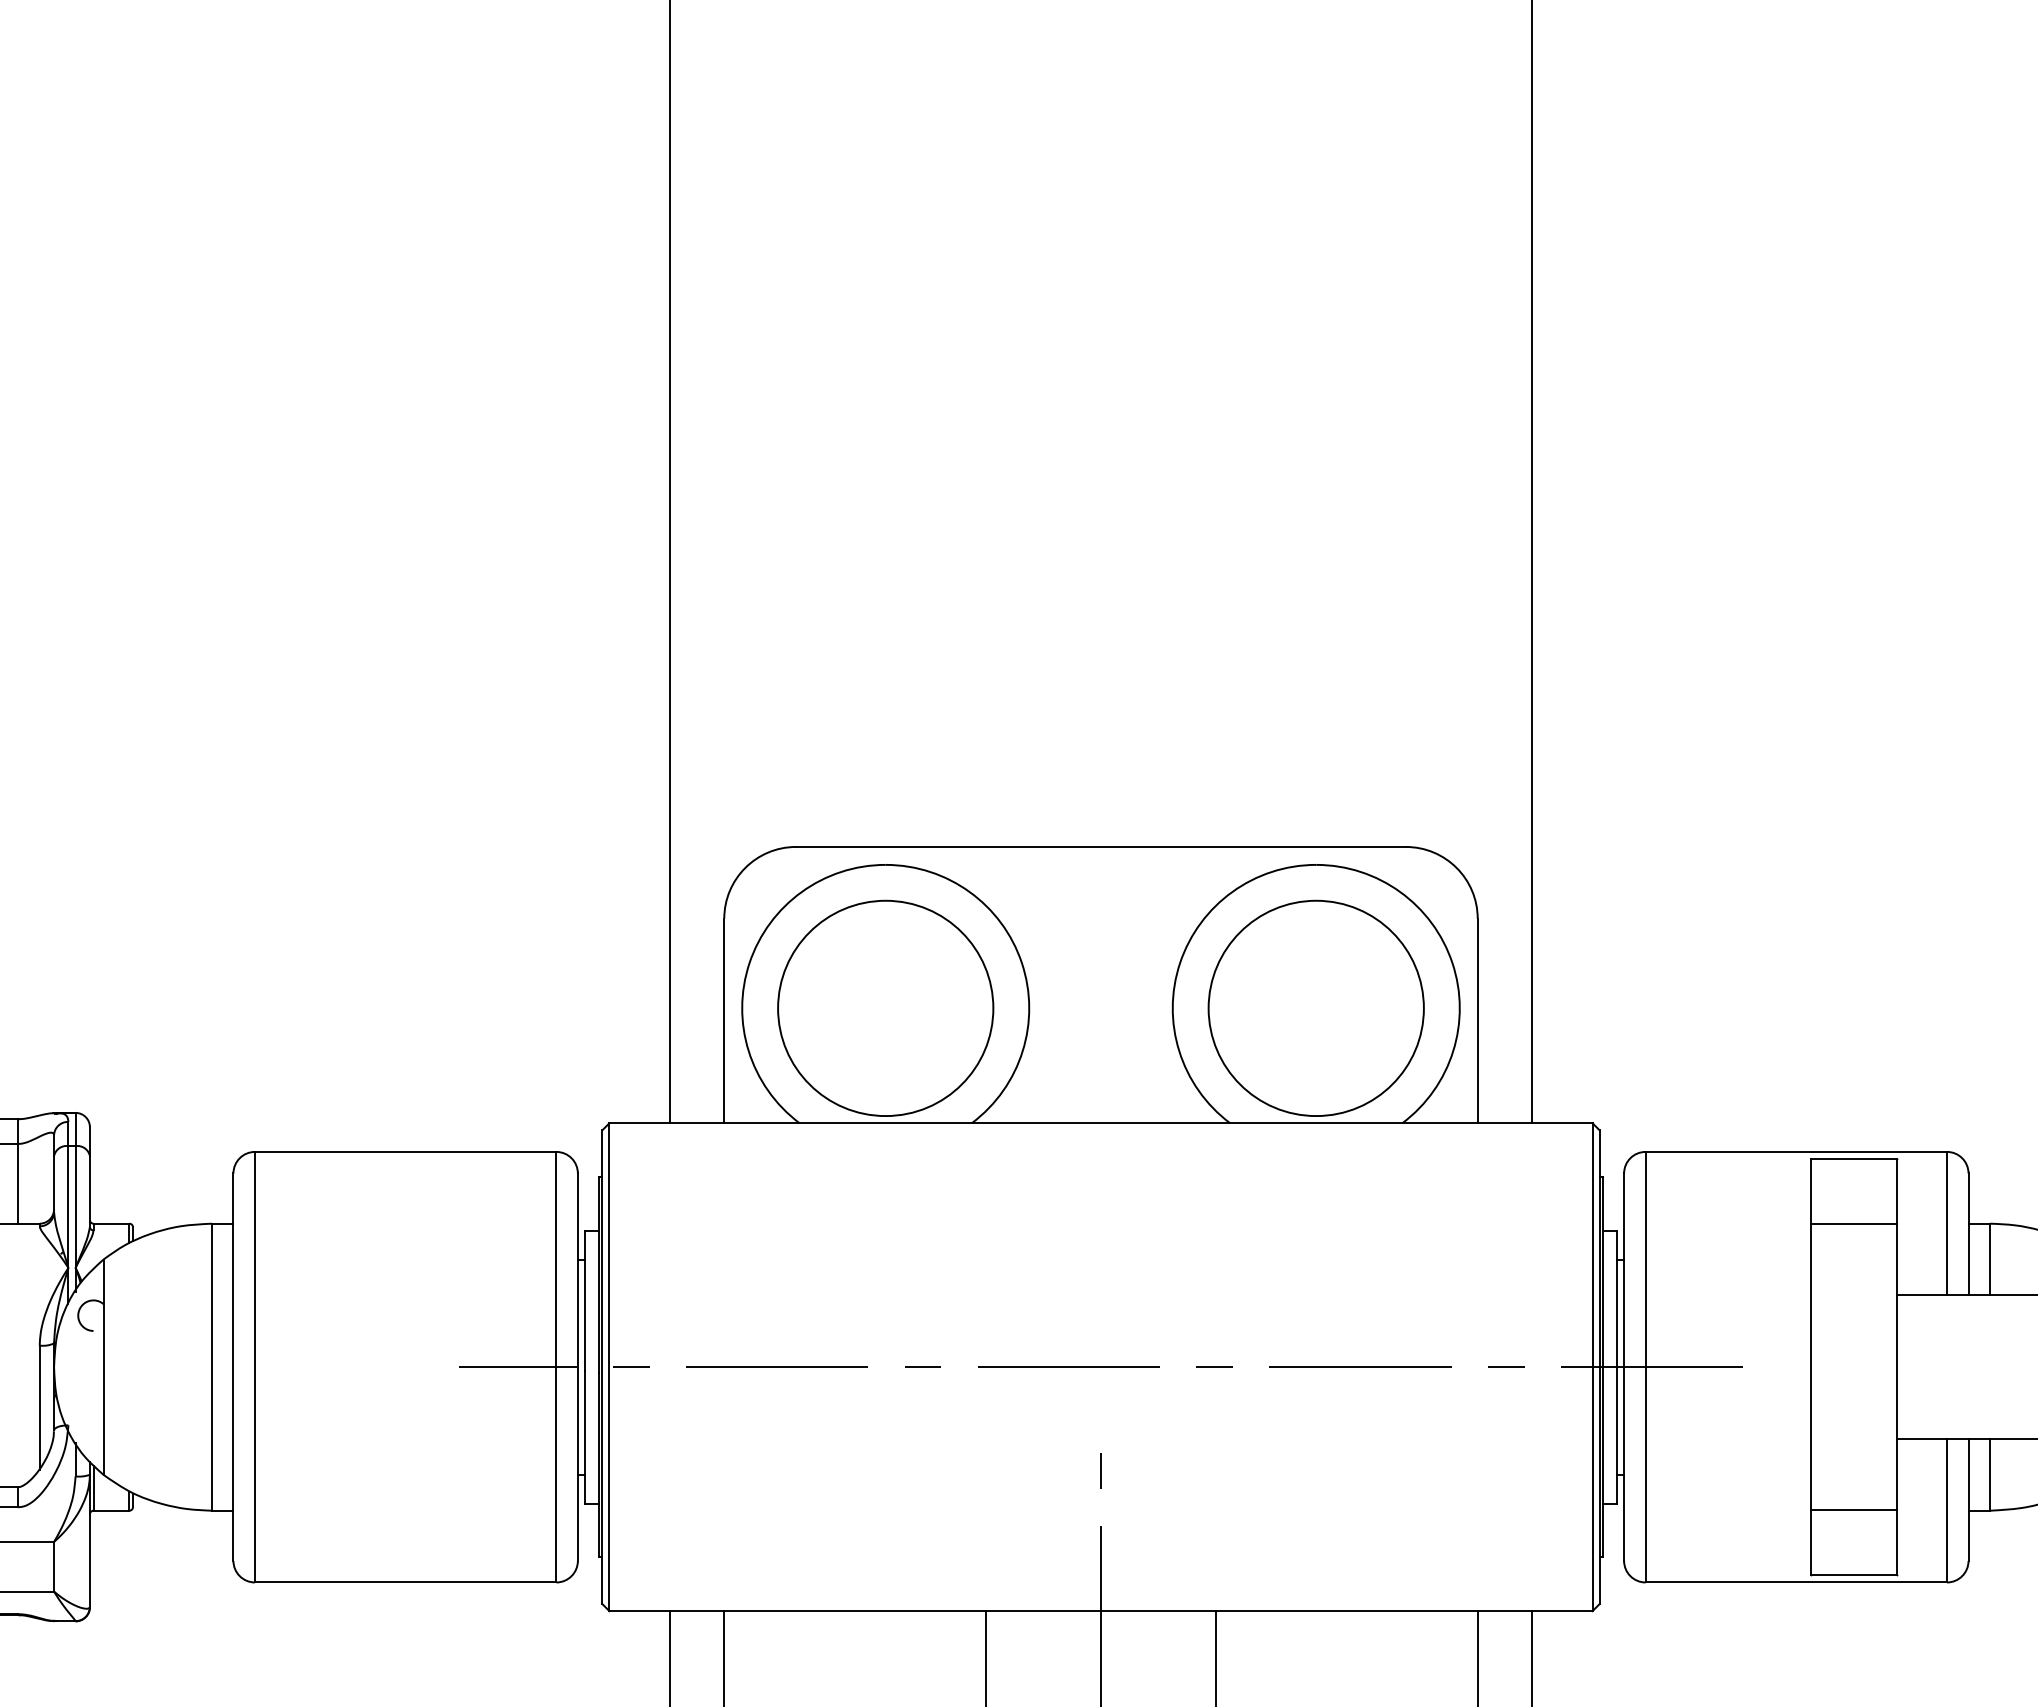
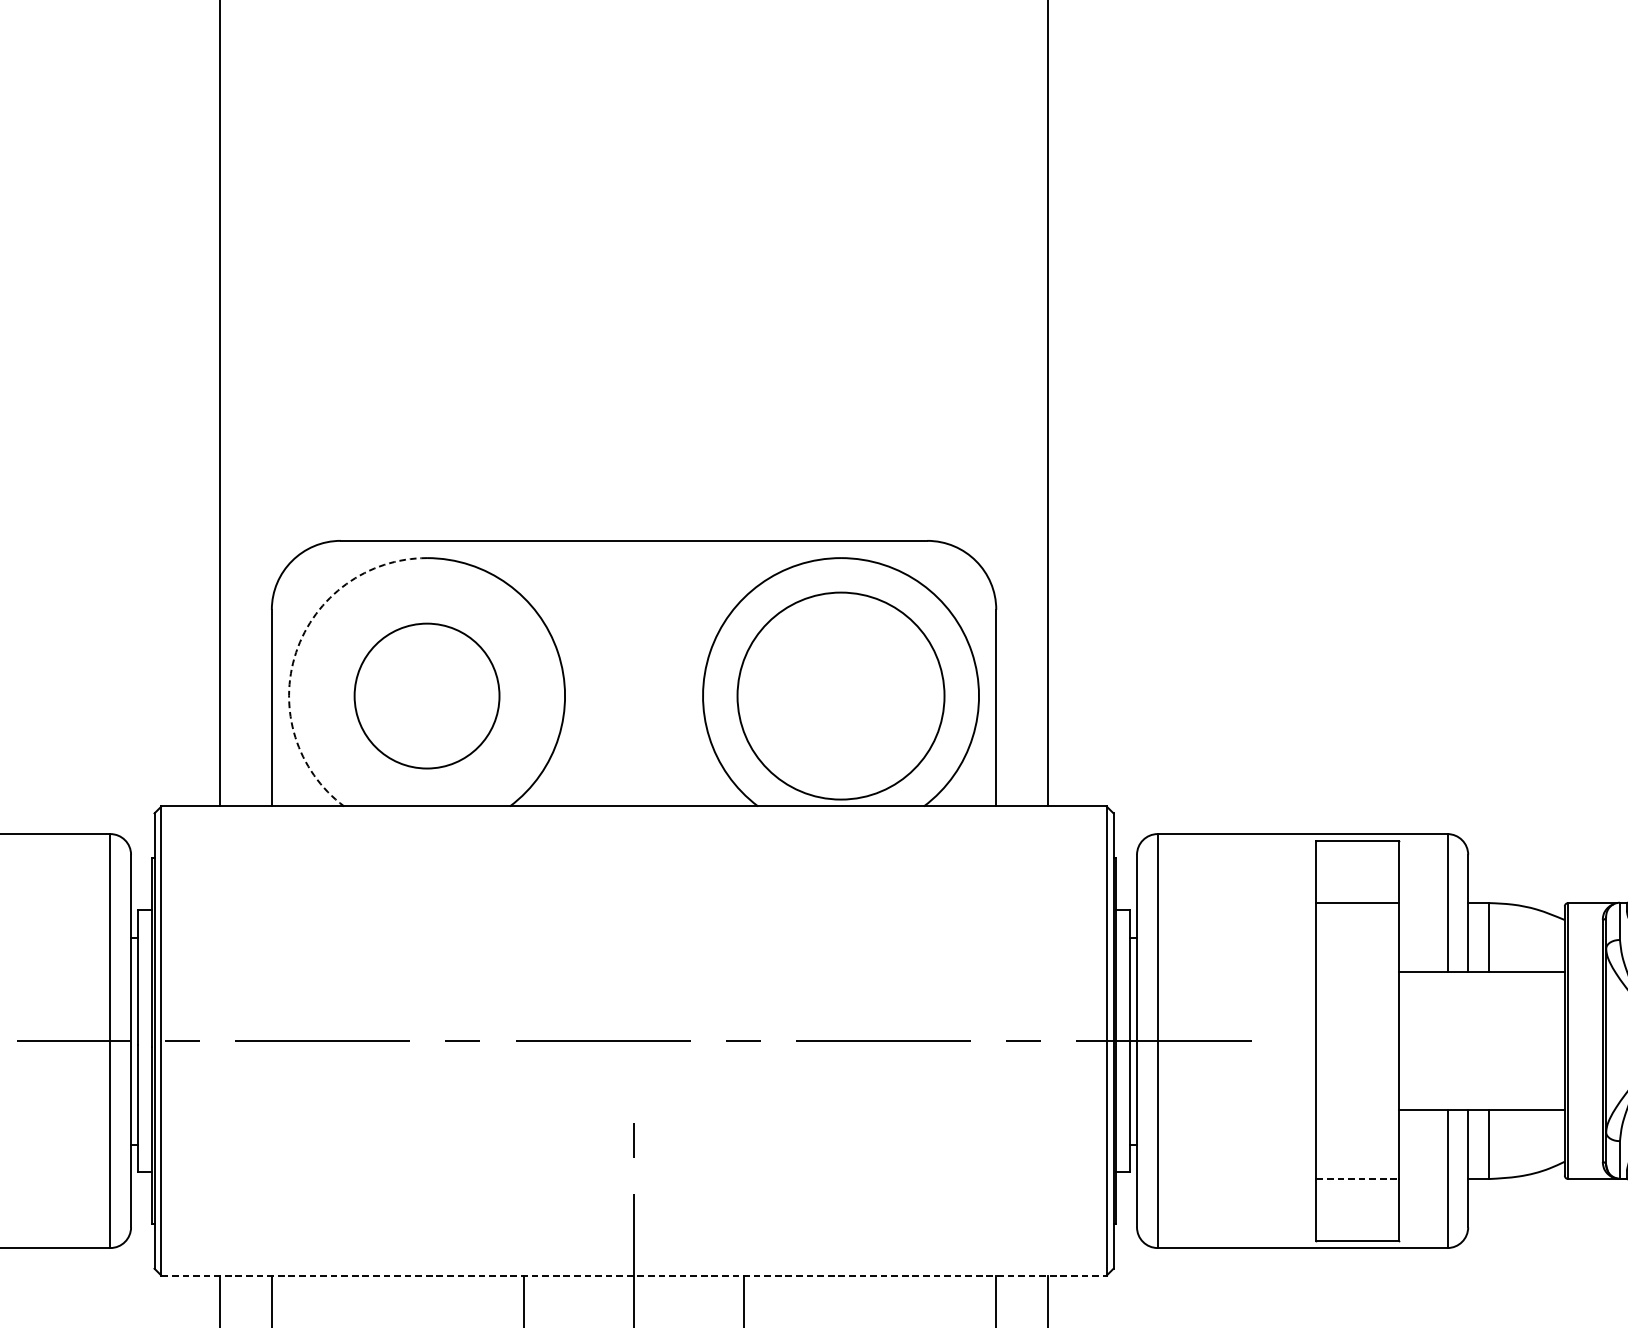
arc: (749, 963) -> (296, 652), solid -> dashed
circle: (885, 1008) -> (426, 696), size x0.7
line: (1854, 1510) -> (1358, 1178), solid -> dashed
line: (1101, 1611) -> (634, 1275), solid -> dashed

